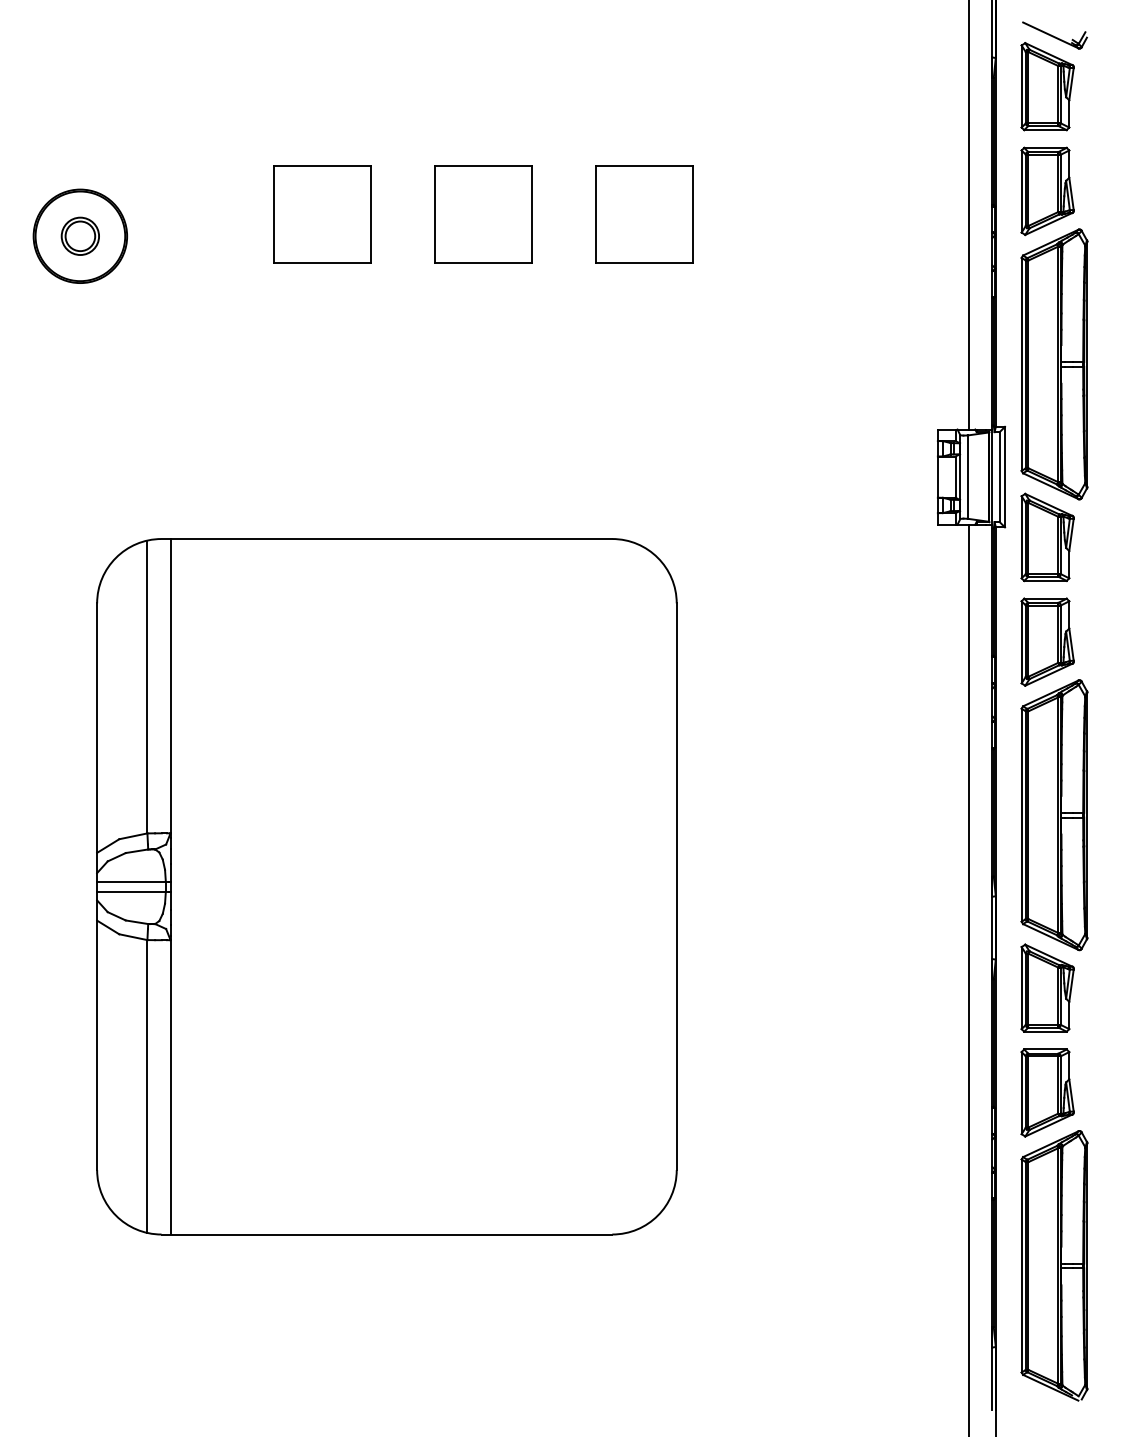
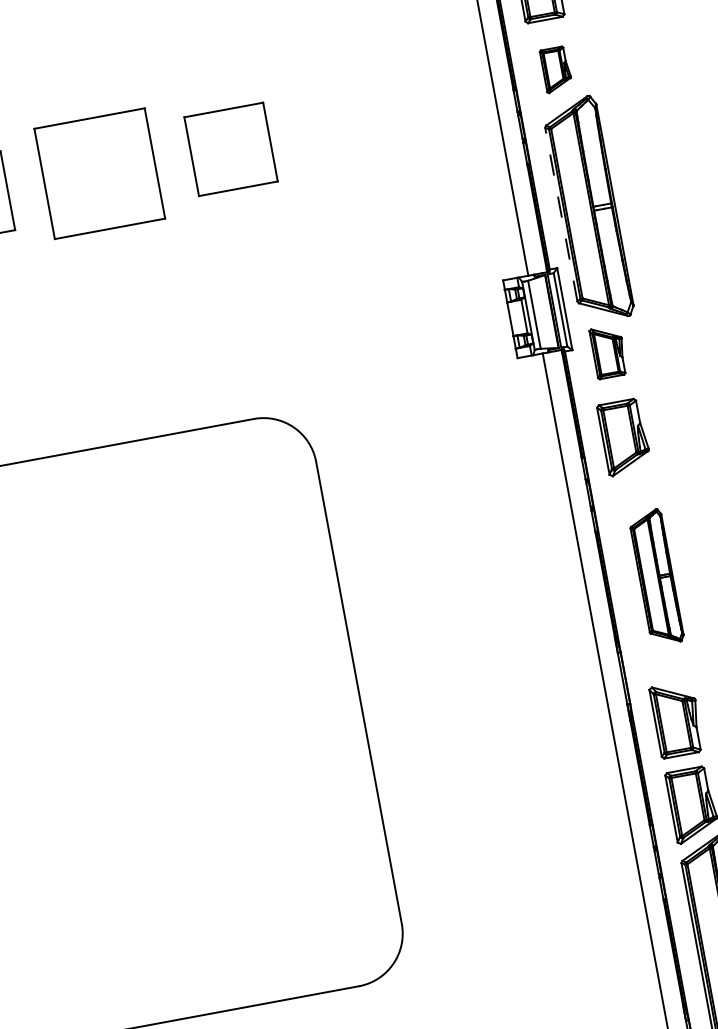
part: (1047, 191) -> (556, 69), size x0.6
part: (483, 214) -> (99, 173), size x1.4
line: (1021, 364) -> (561, 214), solid -> dashed
part: (1047, 537) -> (608, 351), size x0.7
part: (1054, 815) -> (656, 577), size x0.6

